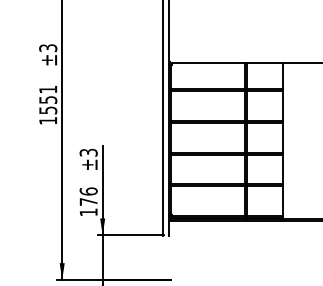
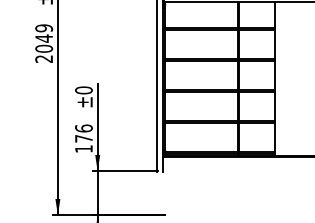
text: (48, 104) -> (44, 42), 1551 -> 2049
text: (88, 152) -> (83, 90), ±3 -> ±0

